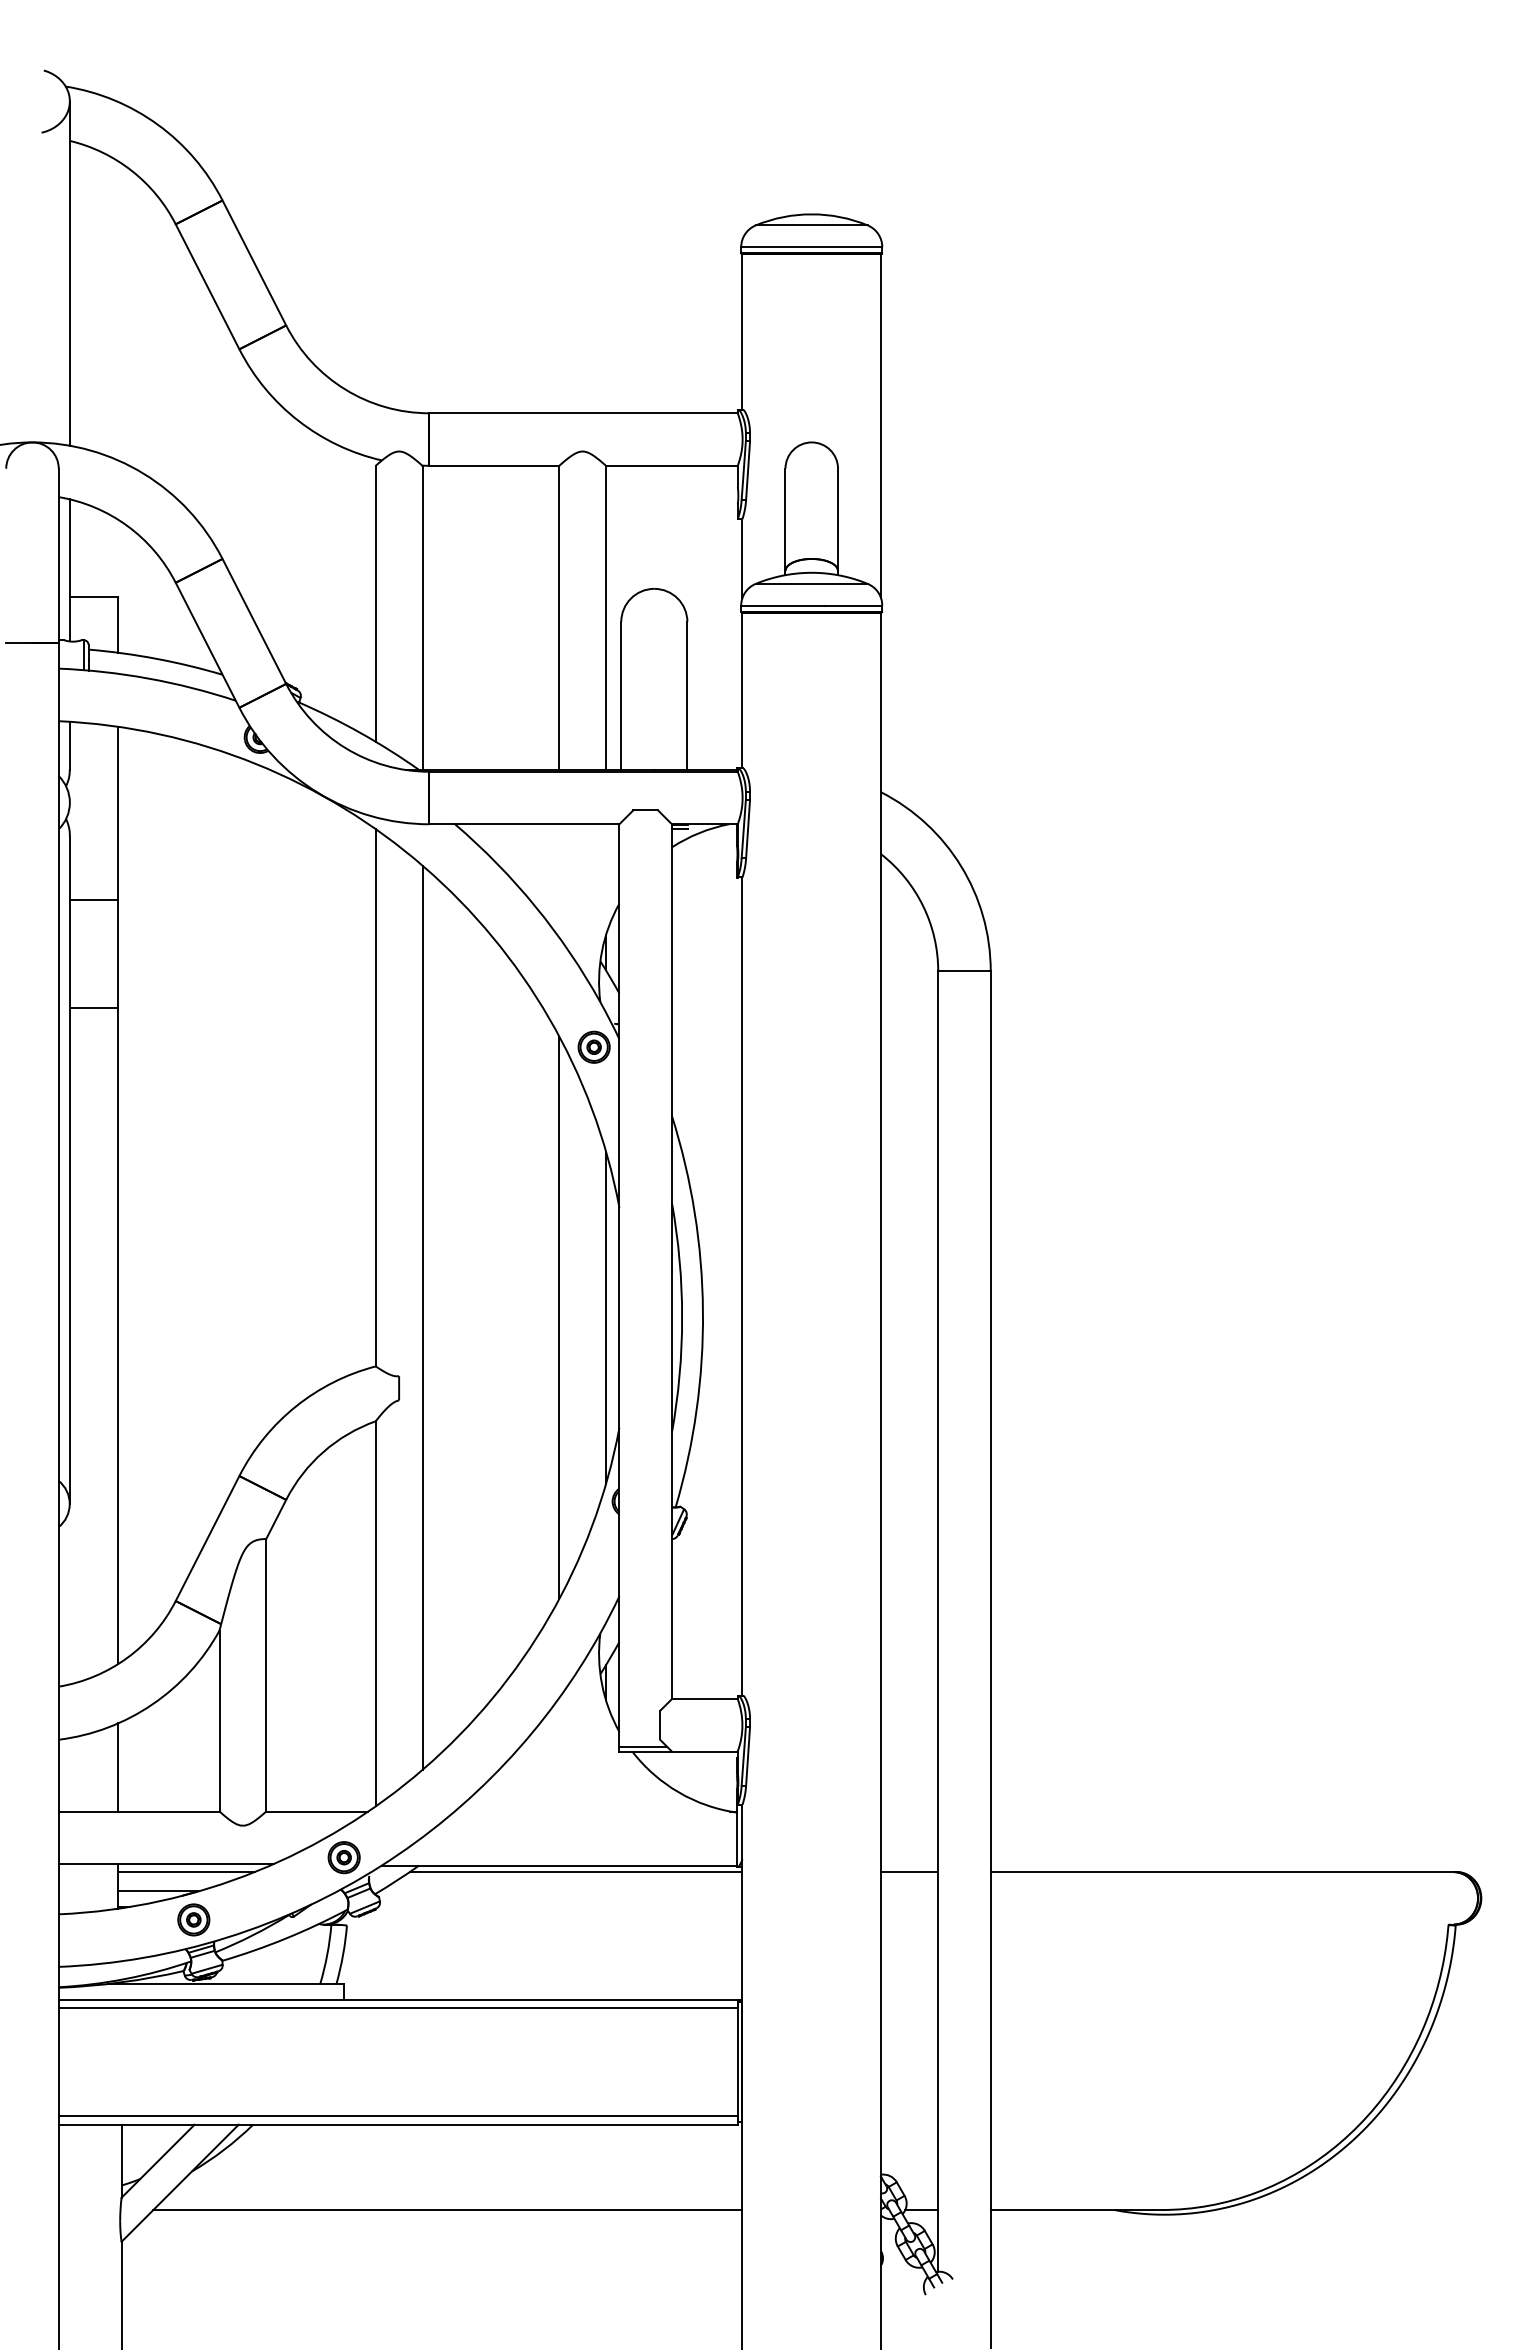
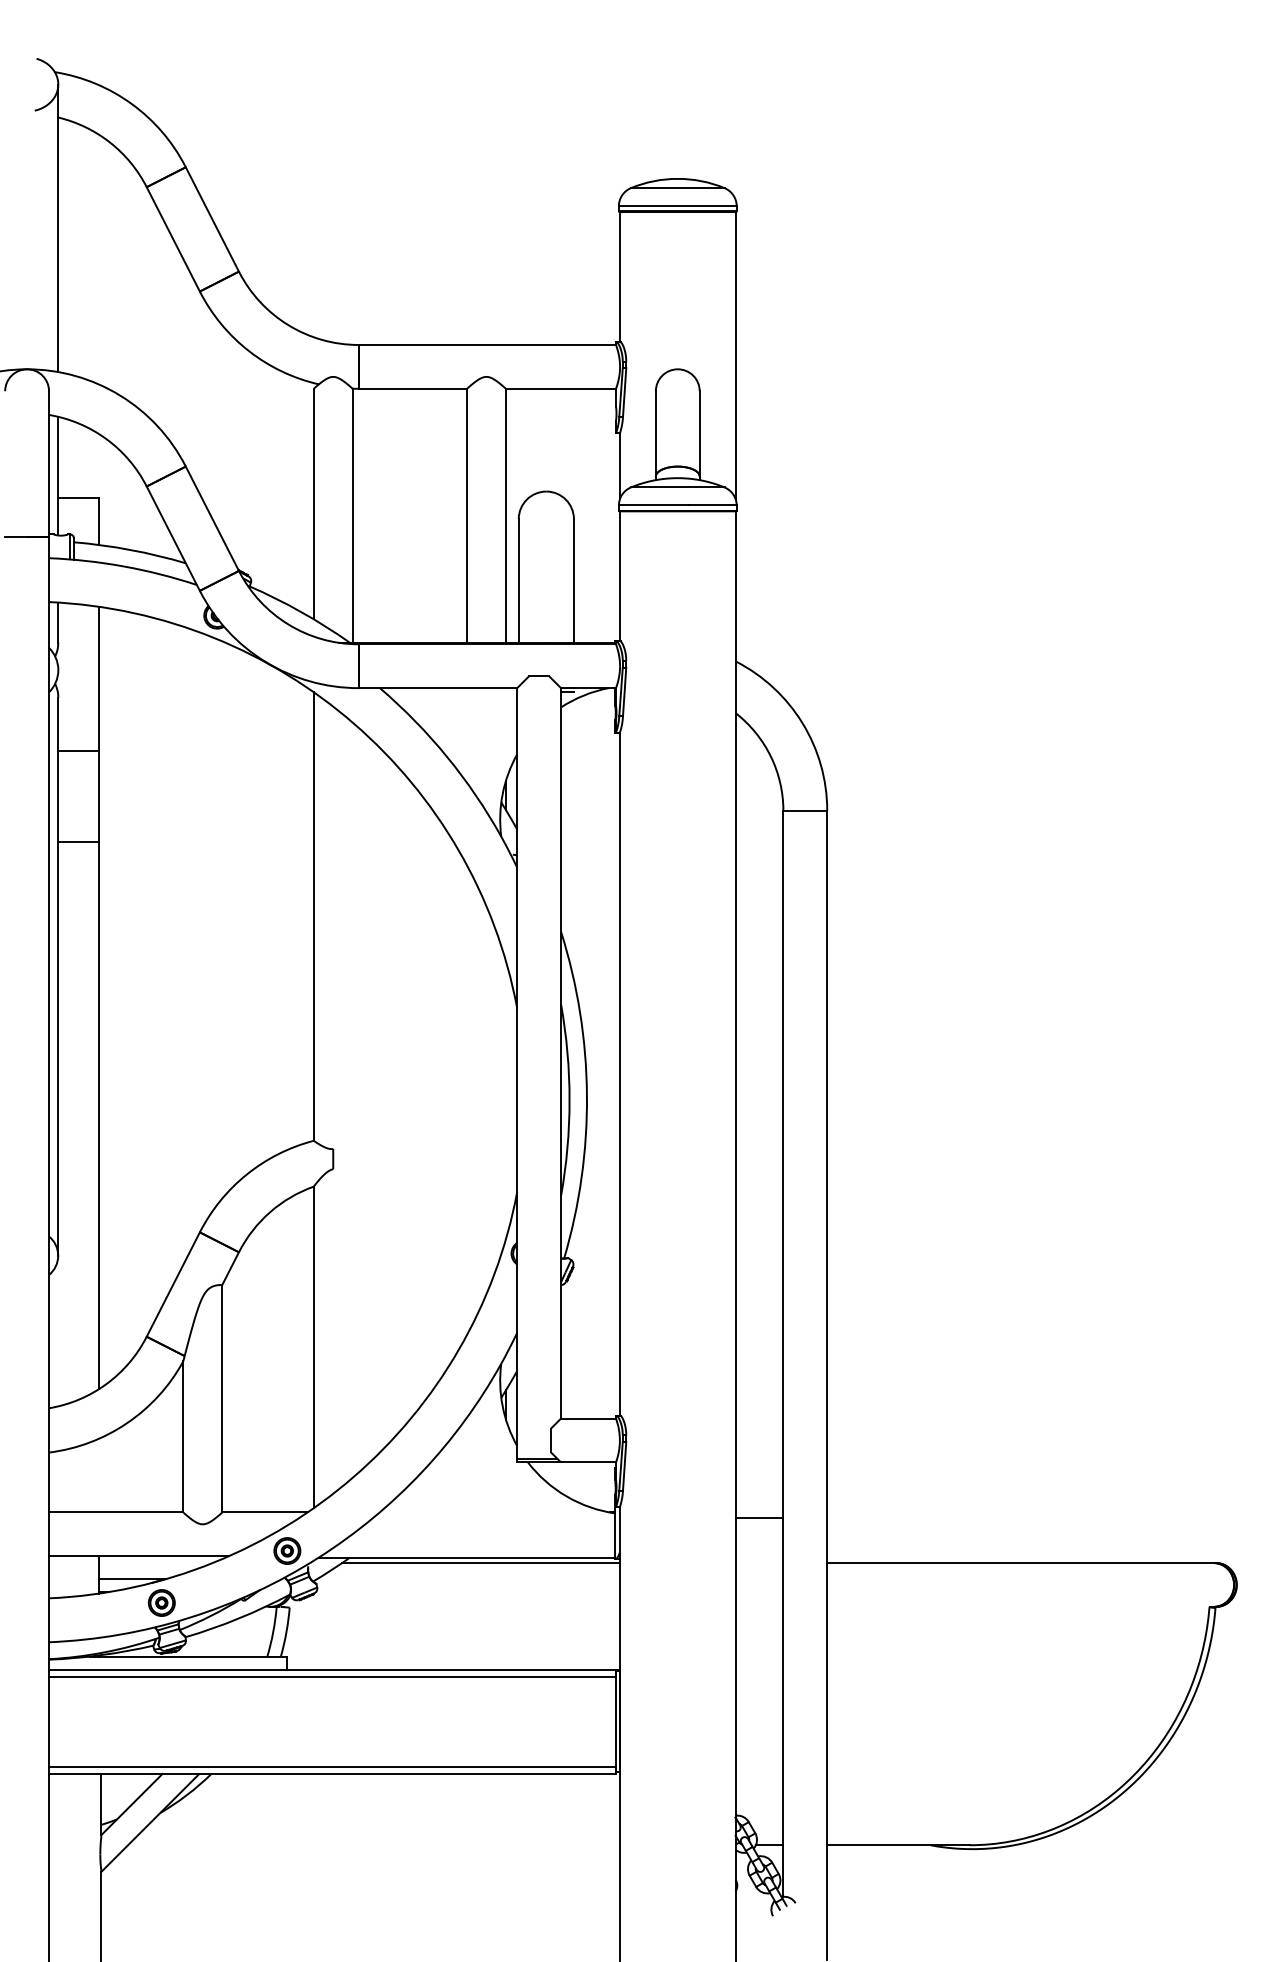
part: (593, 1046) -> (495, 873), removed
line: (422, 1317) -> (352, 1099), removed
line: (559, 1317) -> (467, 1099), removed
line: (606, 1317) -> (506, 1099), removed
line: (118, 1767) -> (98, 1475), removed
line: (186, 1872) -> (155, 1563), removed
line: (909, 1872) -> (759, 1518), moved
line: (447, 2210) -> (373, 1845), removed

